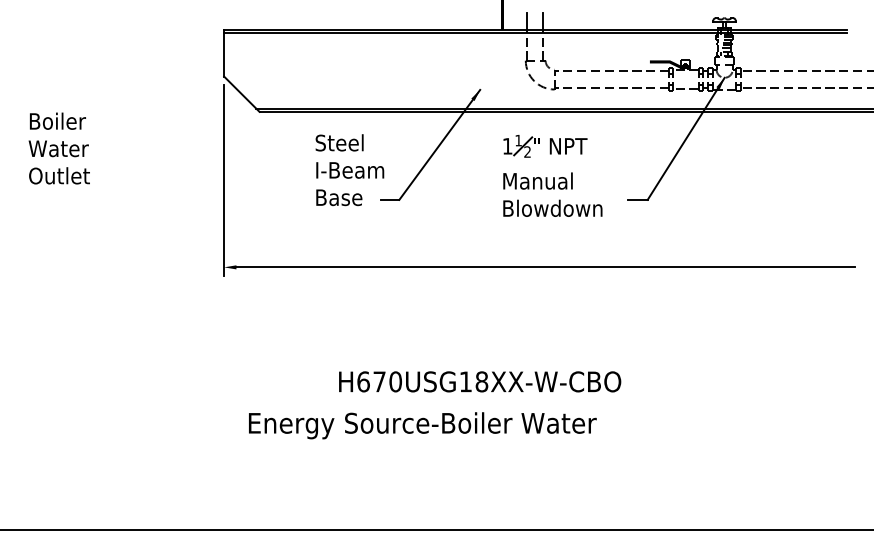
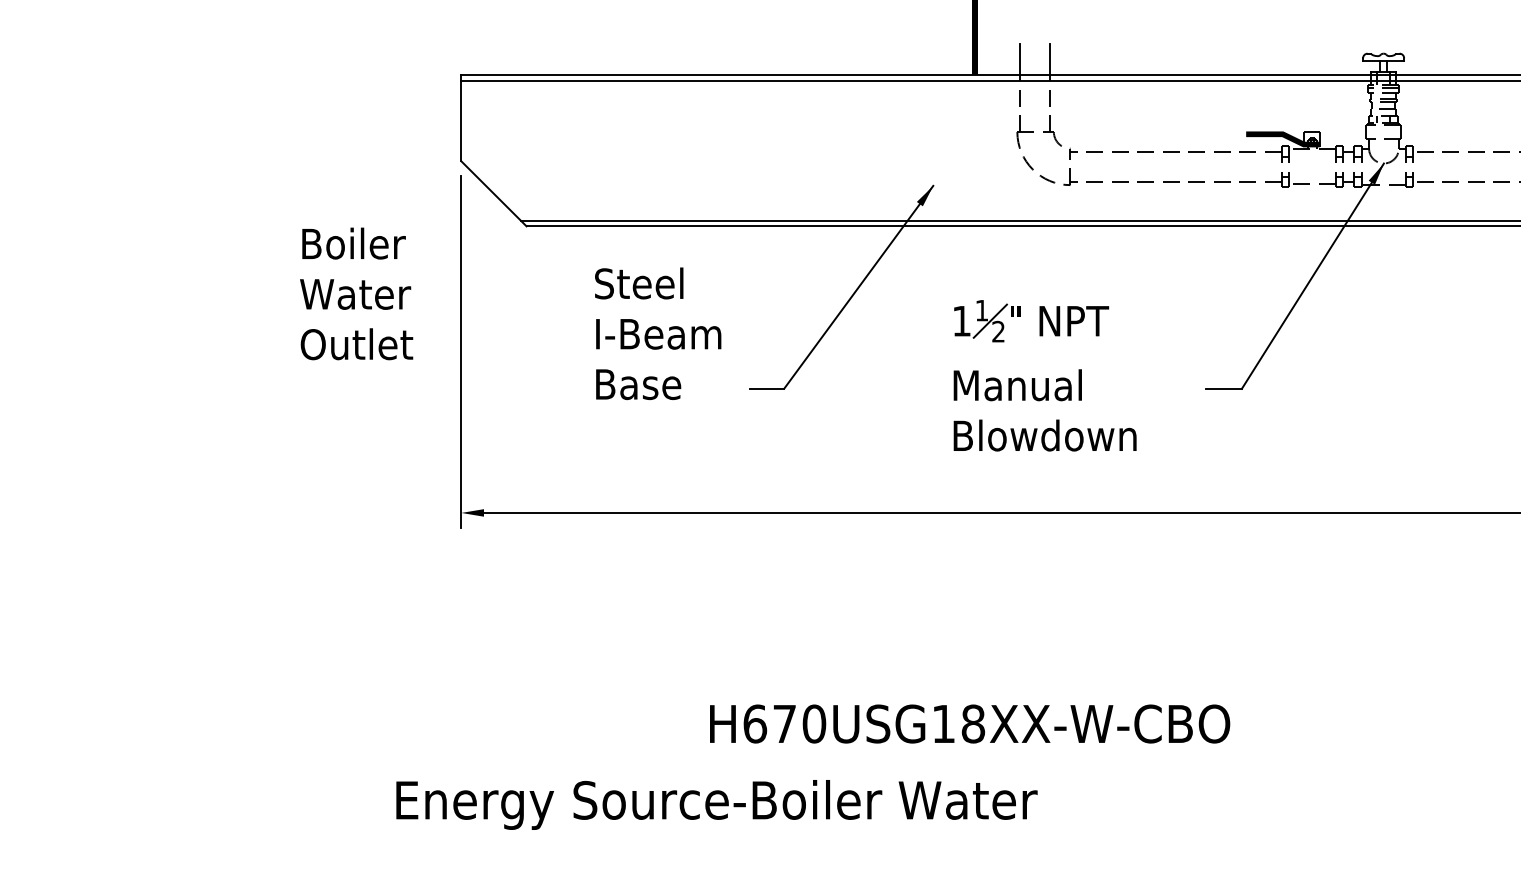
text: (58, 148) -> (355, 293), moved
text: (349, 170) -> (657, 334), moved
part: (552, 175) -> (1044, 374), moved
text: (480, 381) -> (970, 723), moved
text: (422, 425) -> (716, 804), moved

